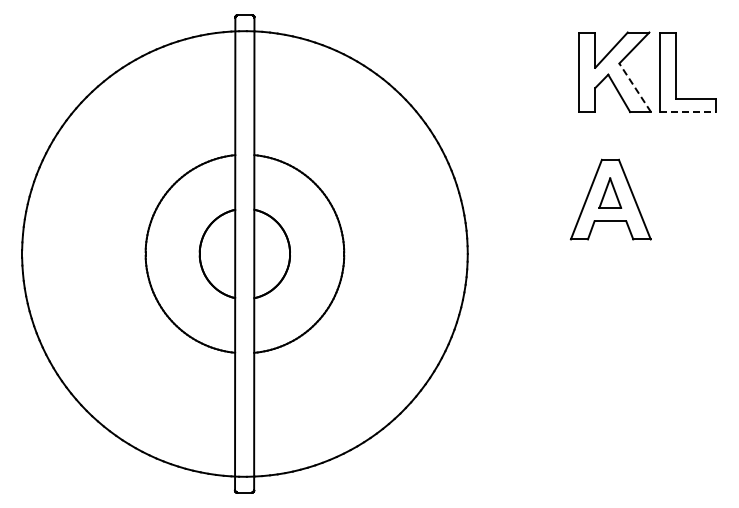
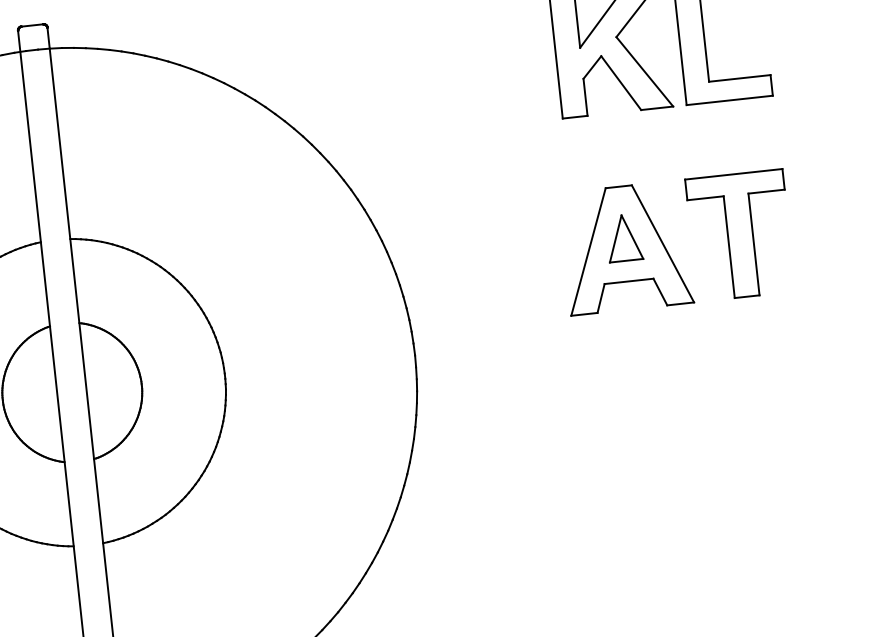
line: (635, 87) -> (645, 71), dashed -> solid
line: (688, 112) -> (730, 100), dashed -> solid
part: (685, 199) -> (740, 235), added

